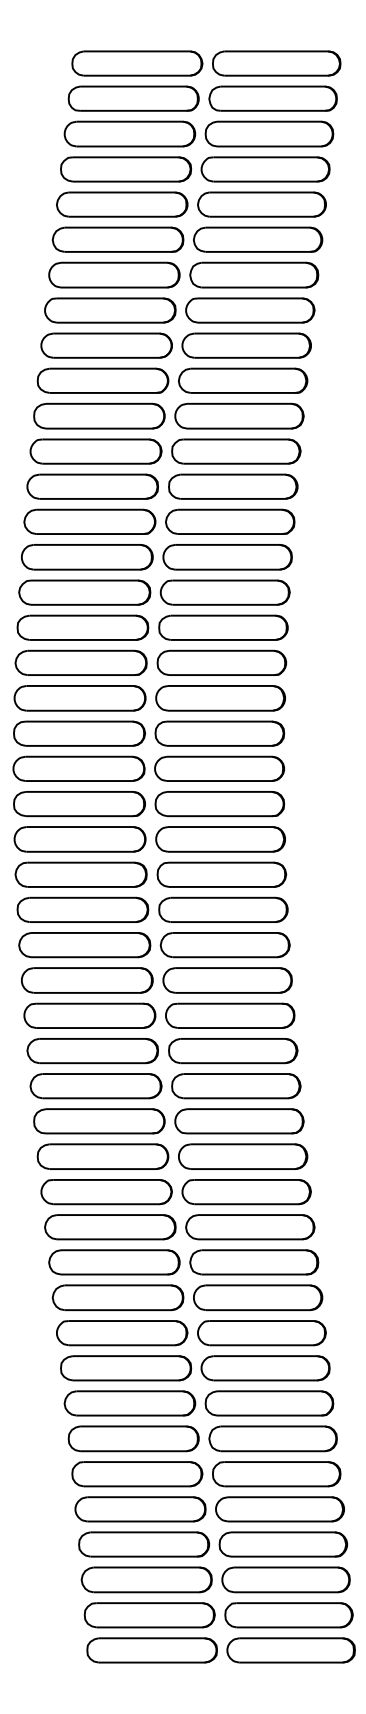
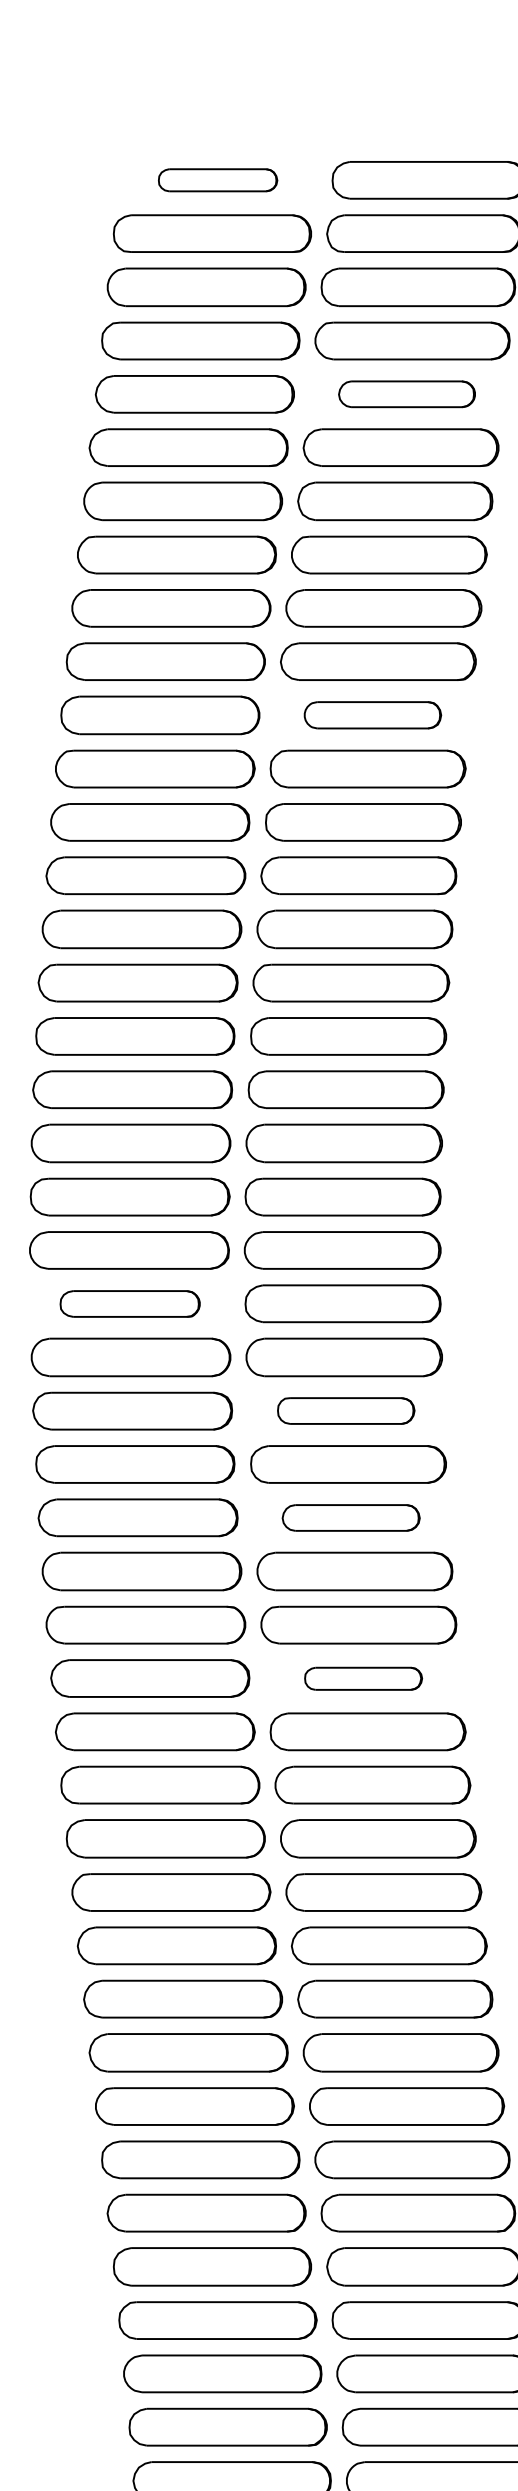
part: (137, 63) -> (218, 180), size x0.6
part: (261, 204) -> (406, 394), size x0.7
part: (239, 415) -> (372, 714), size x0.7
part: (79, 804) -> (130, 1304), size x0.7
part: (221, 874) -> (345, 1410), size x0.7
part: (224, 945) -> (350, 1518), size x0.7
part: (233, 1051) -> (363, 1679), size x0.6

